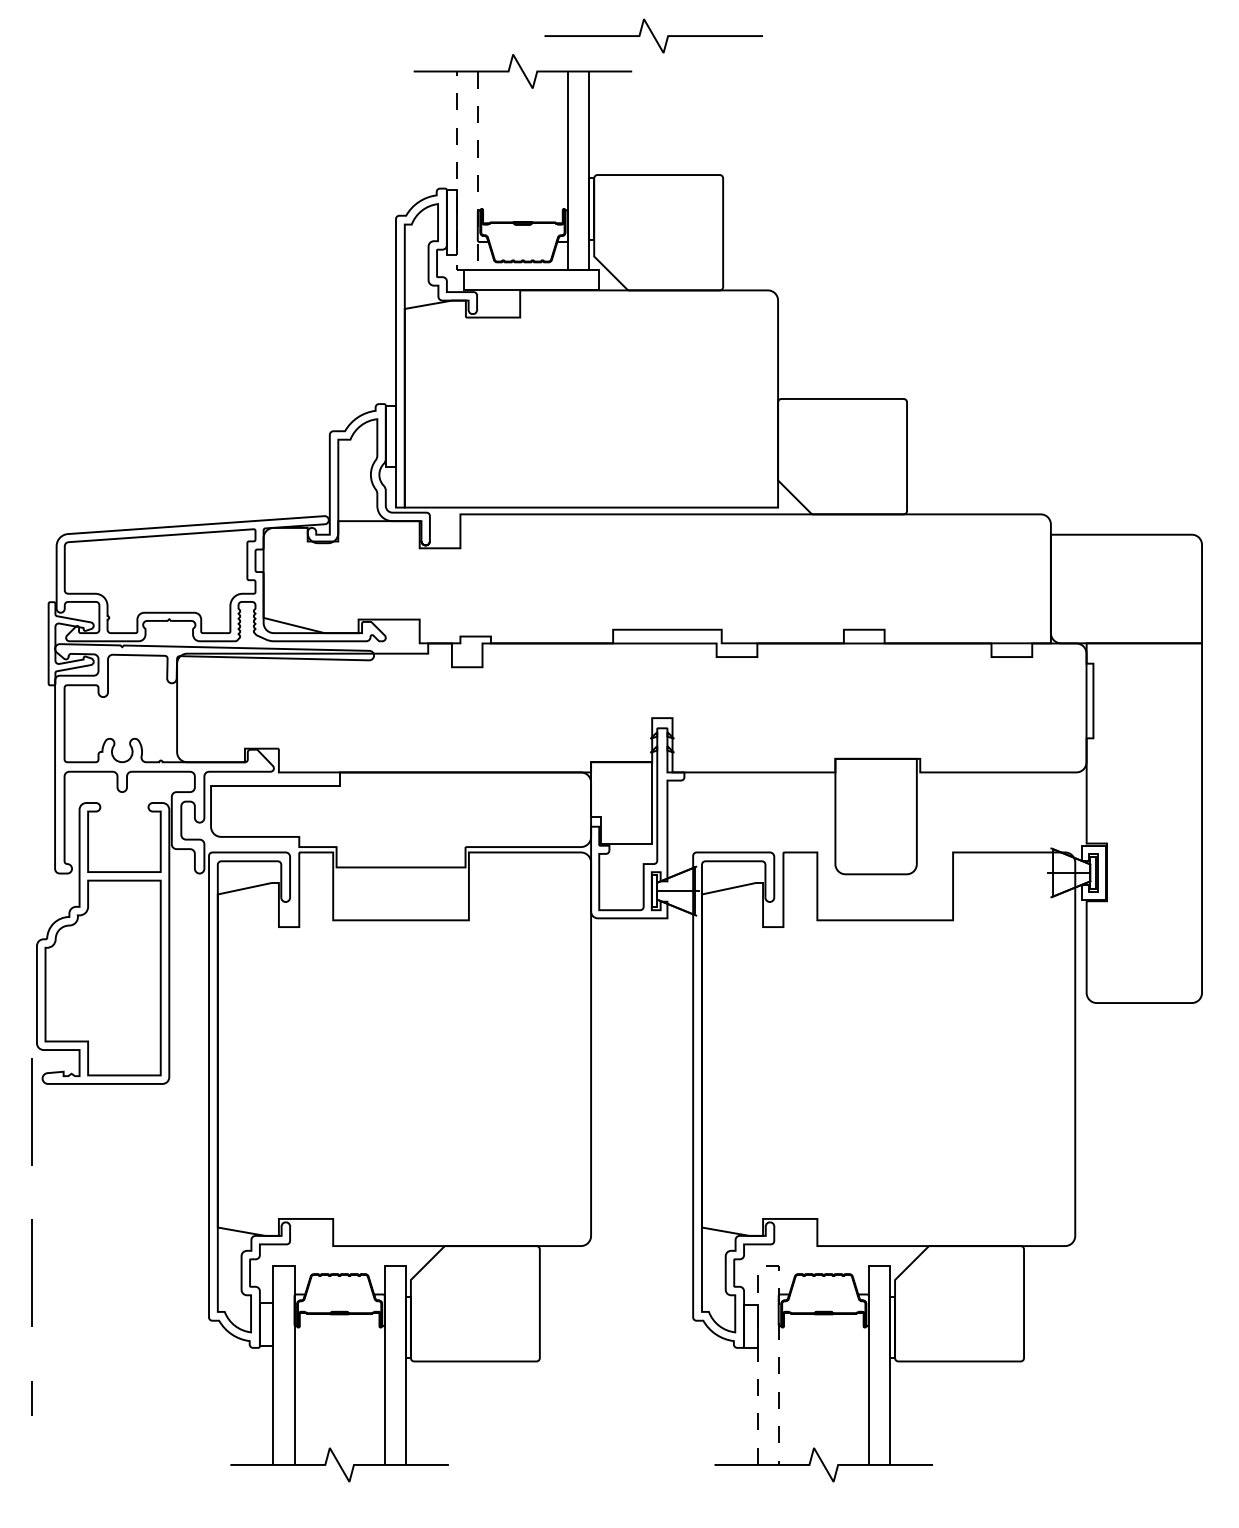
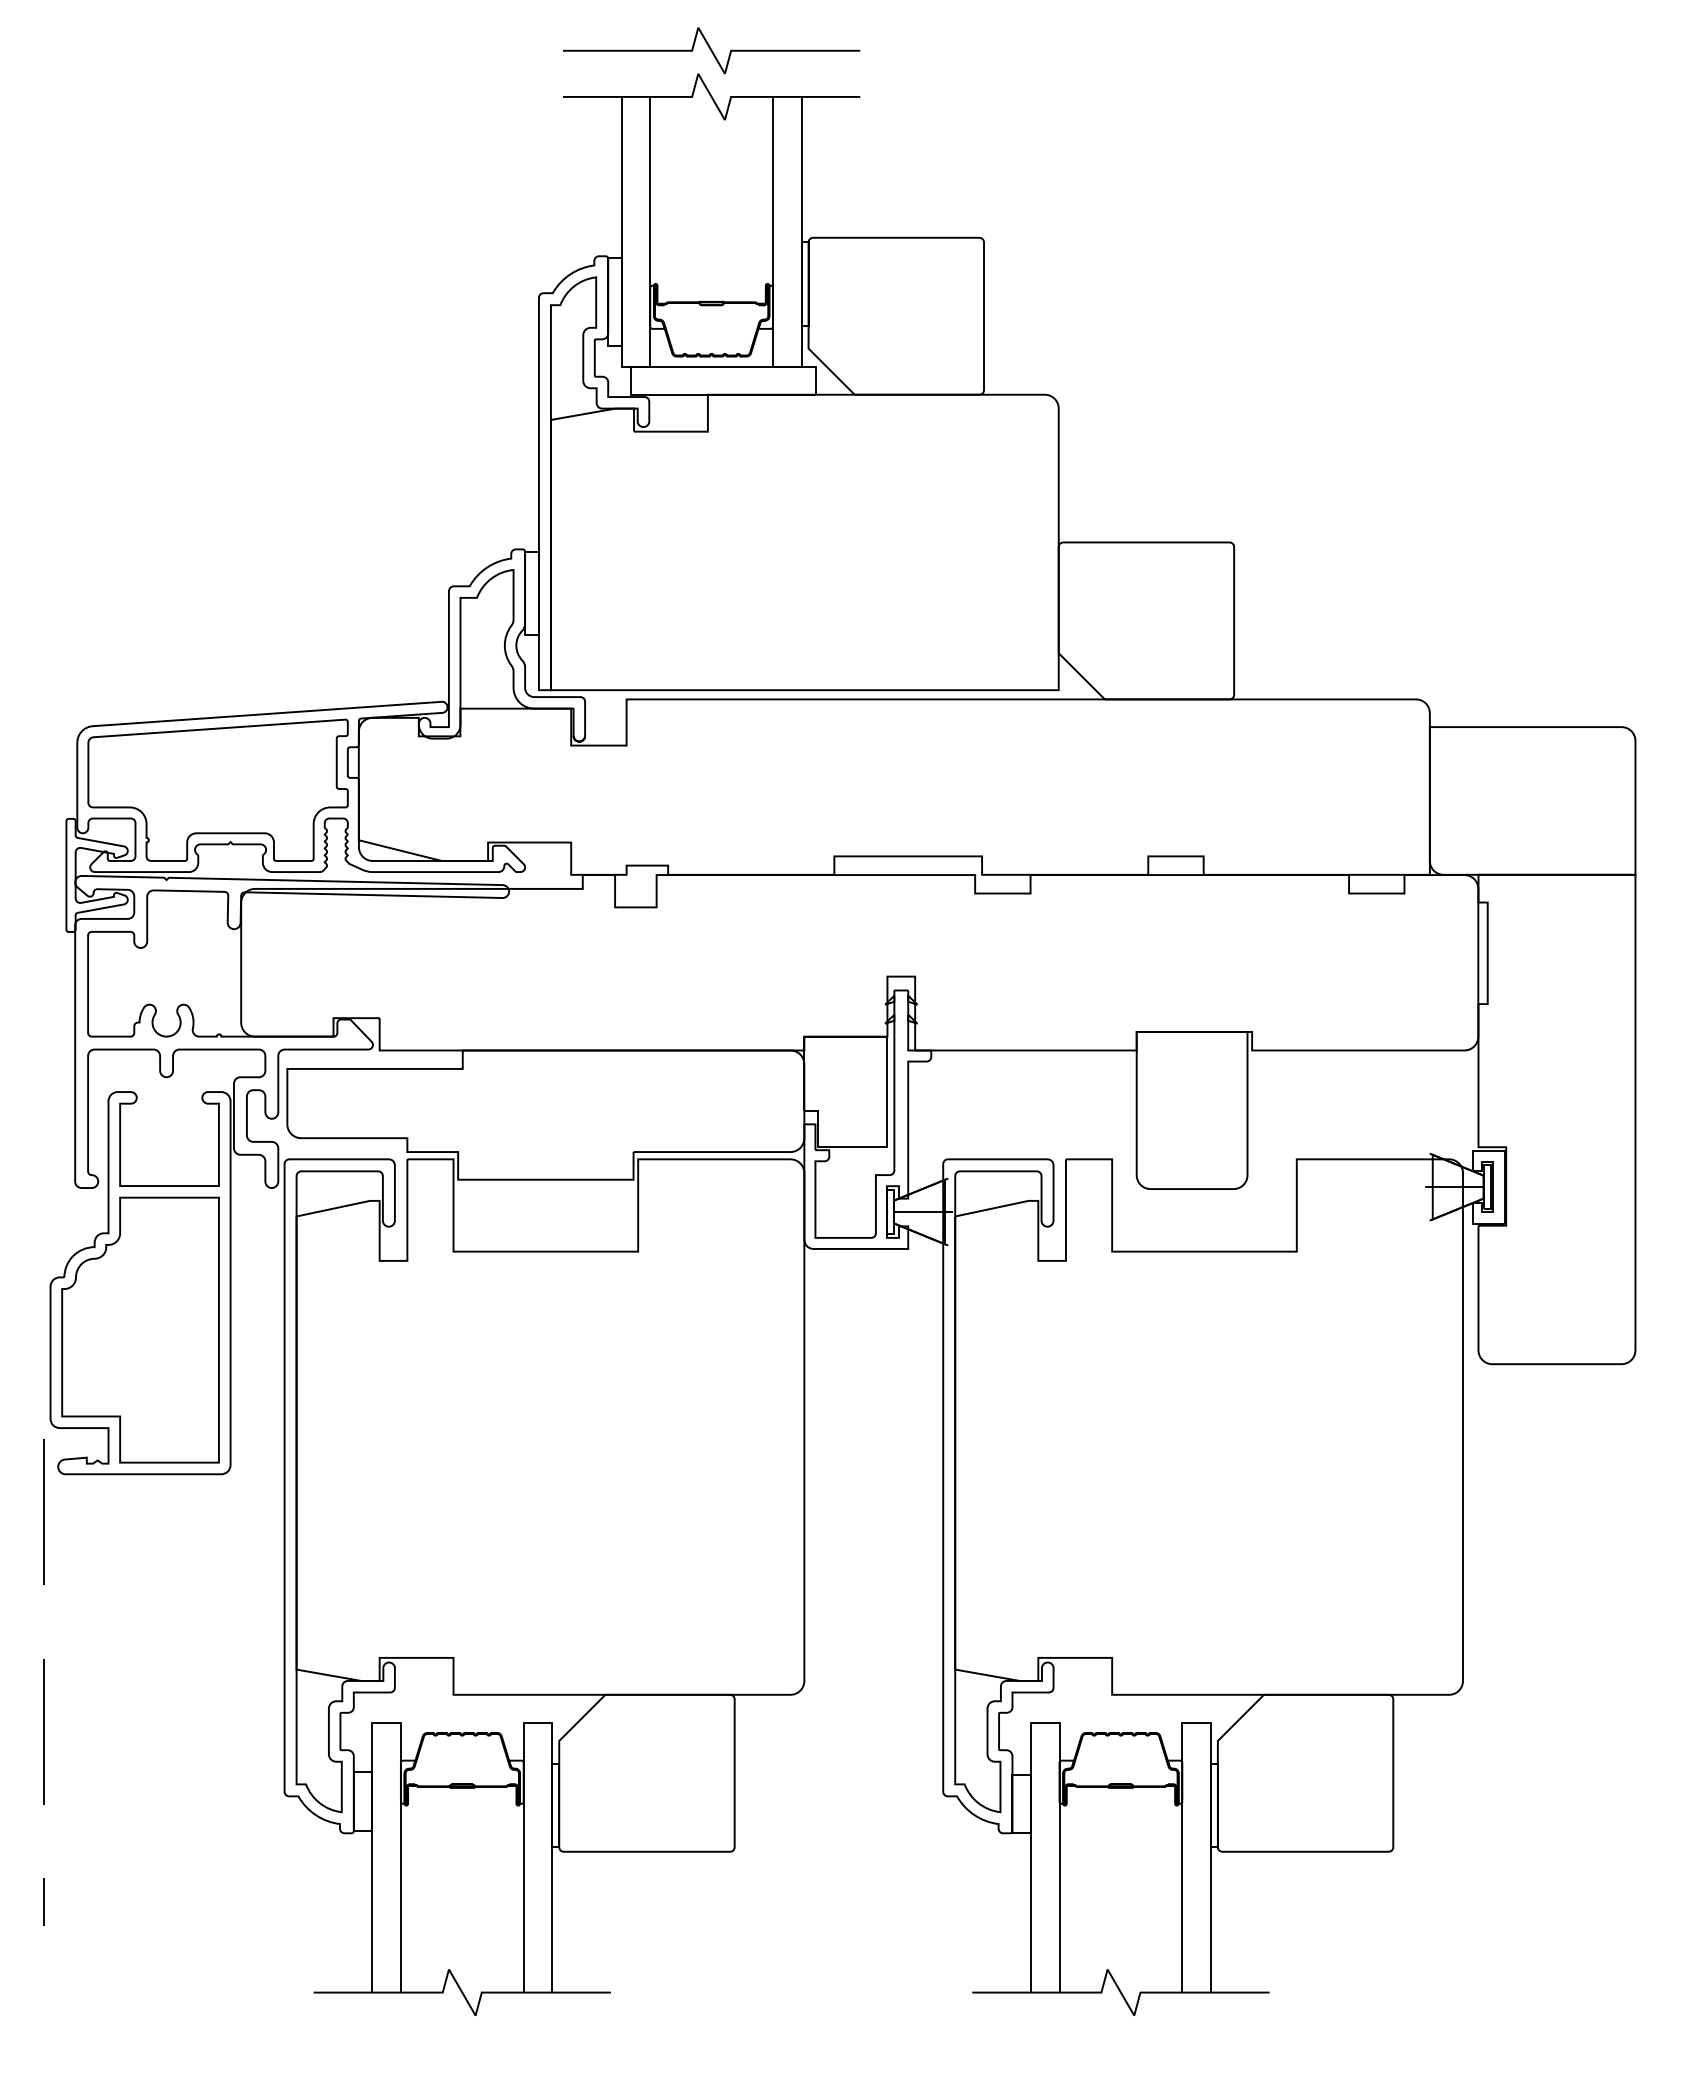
curve: (653, 35) -> (711, 50), moved
line: (466, 270) -> (635, 367), dashed -> solid
line: (768, 1266) -> (1045, 1722), dashed -> solid

